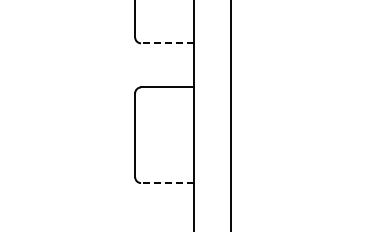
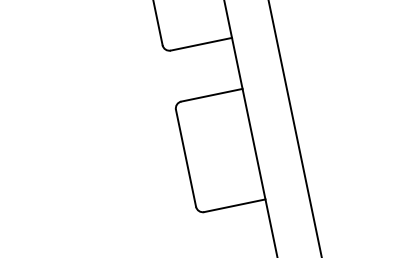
line: (167, 43) -> (201, 44), dashed -> solid
line: (167, 183) -> (234, 206), dashed -> solid

